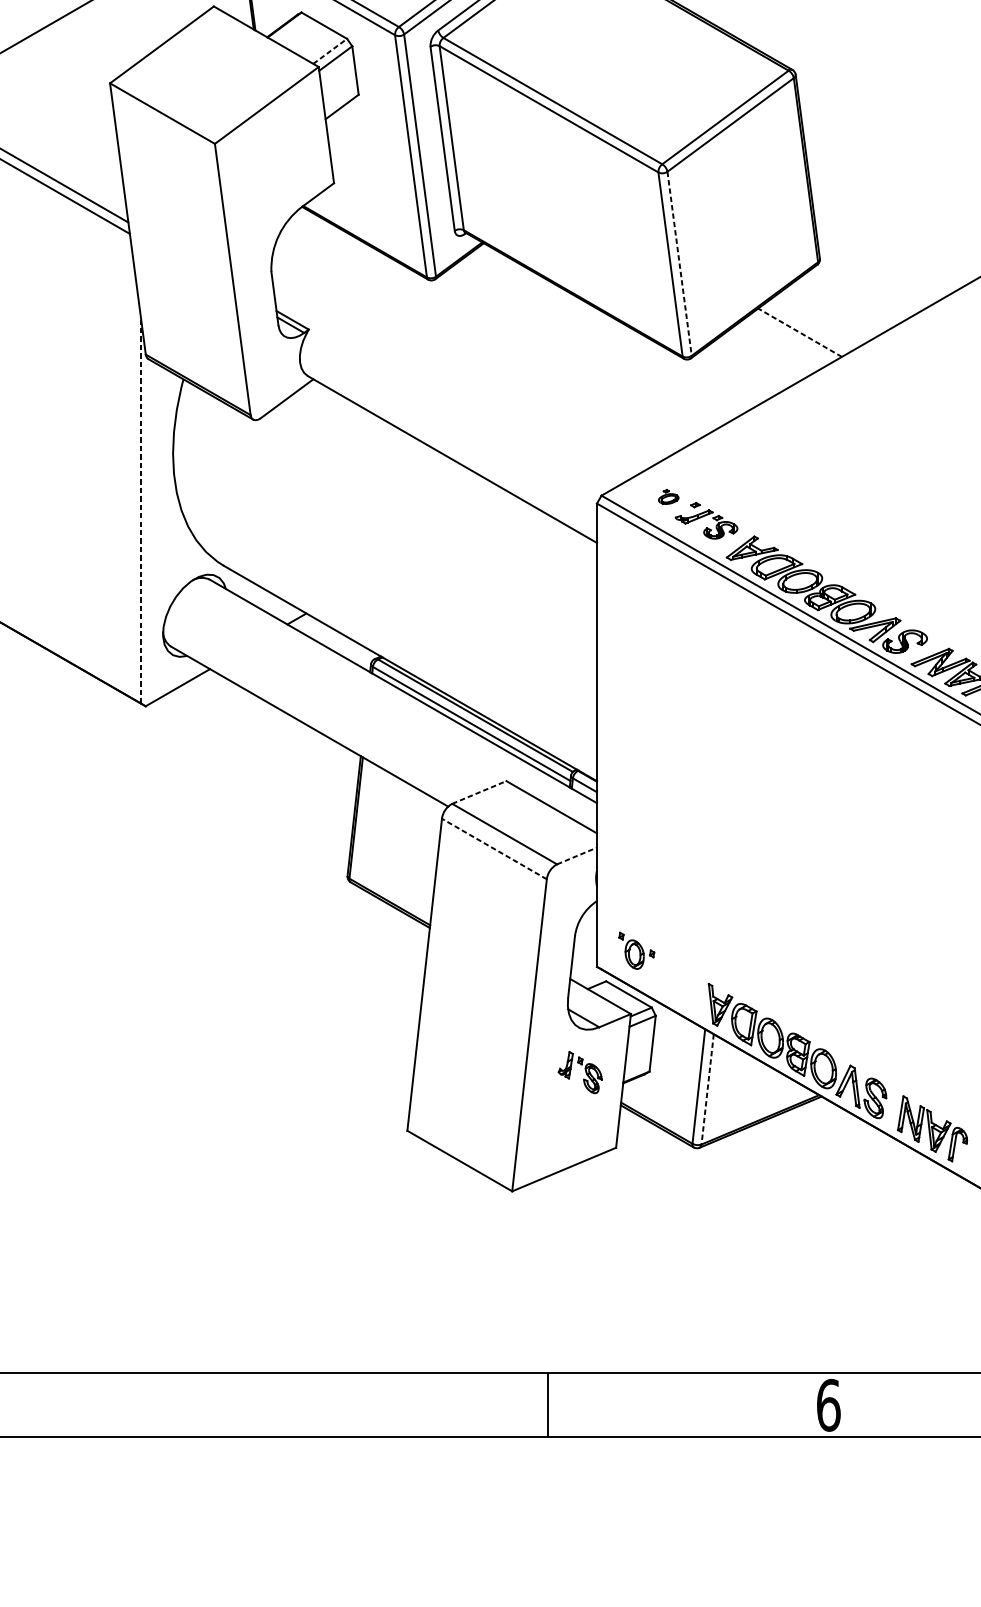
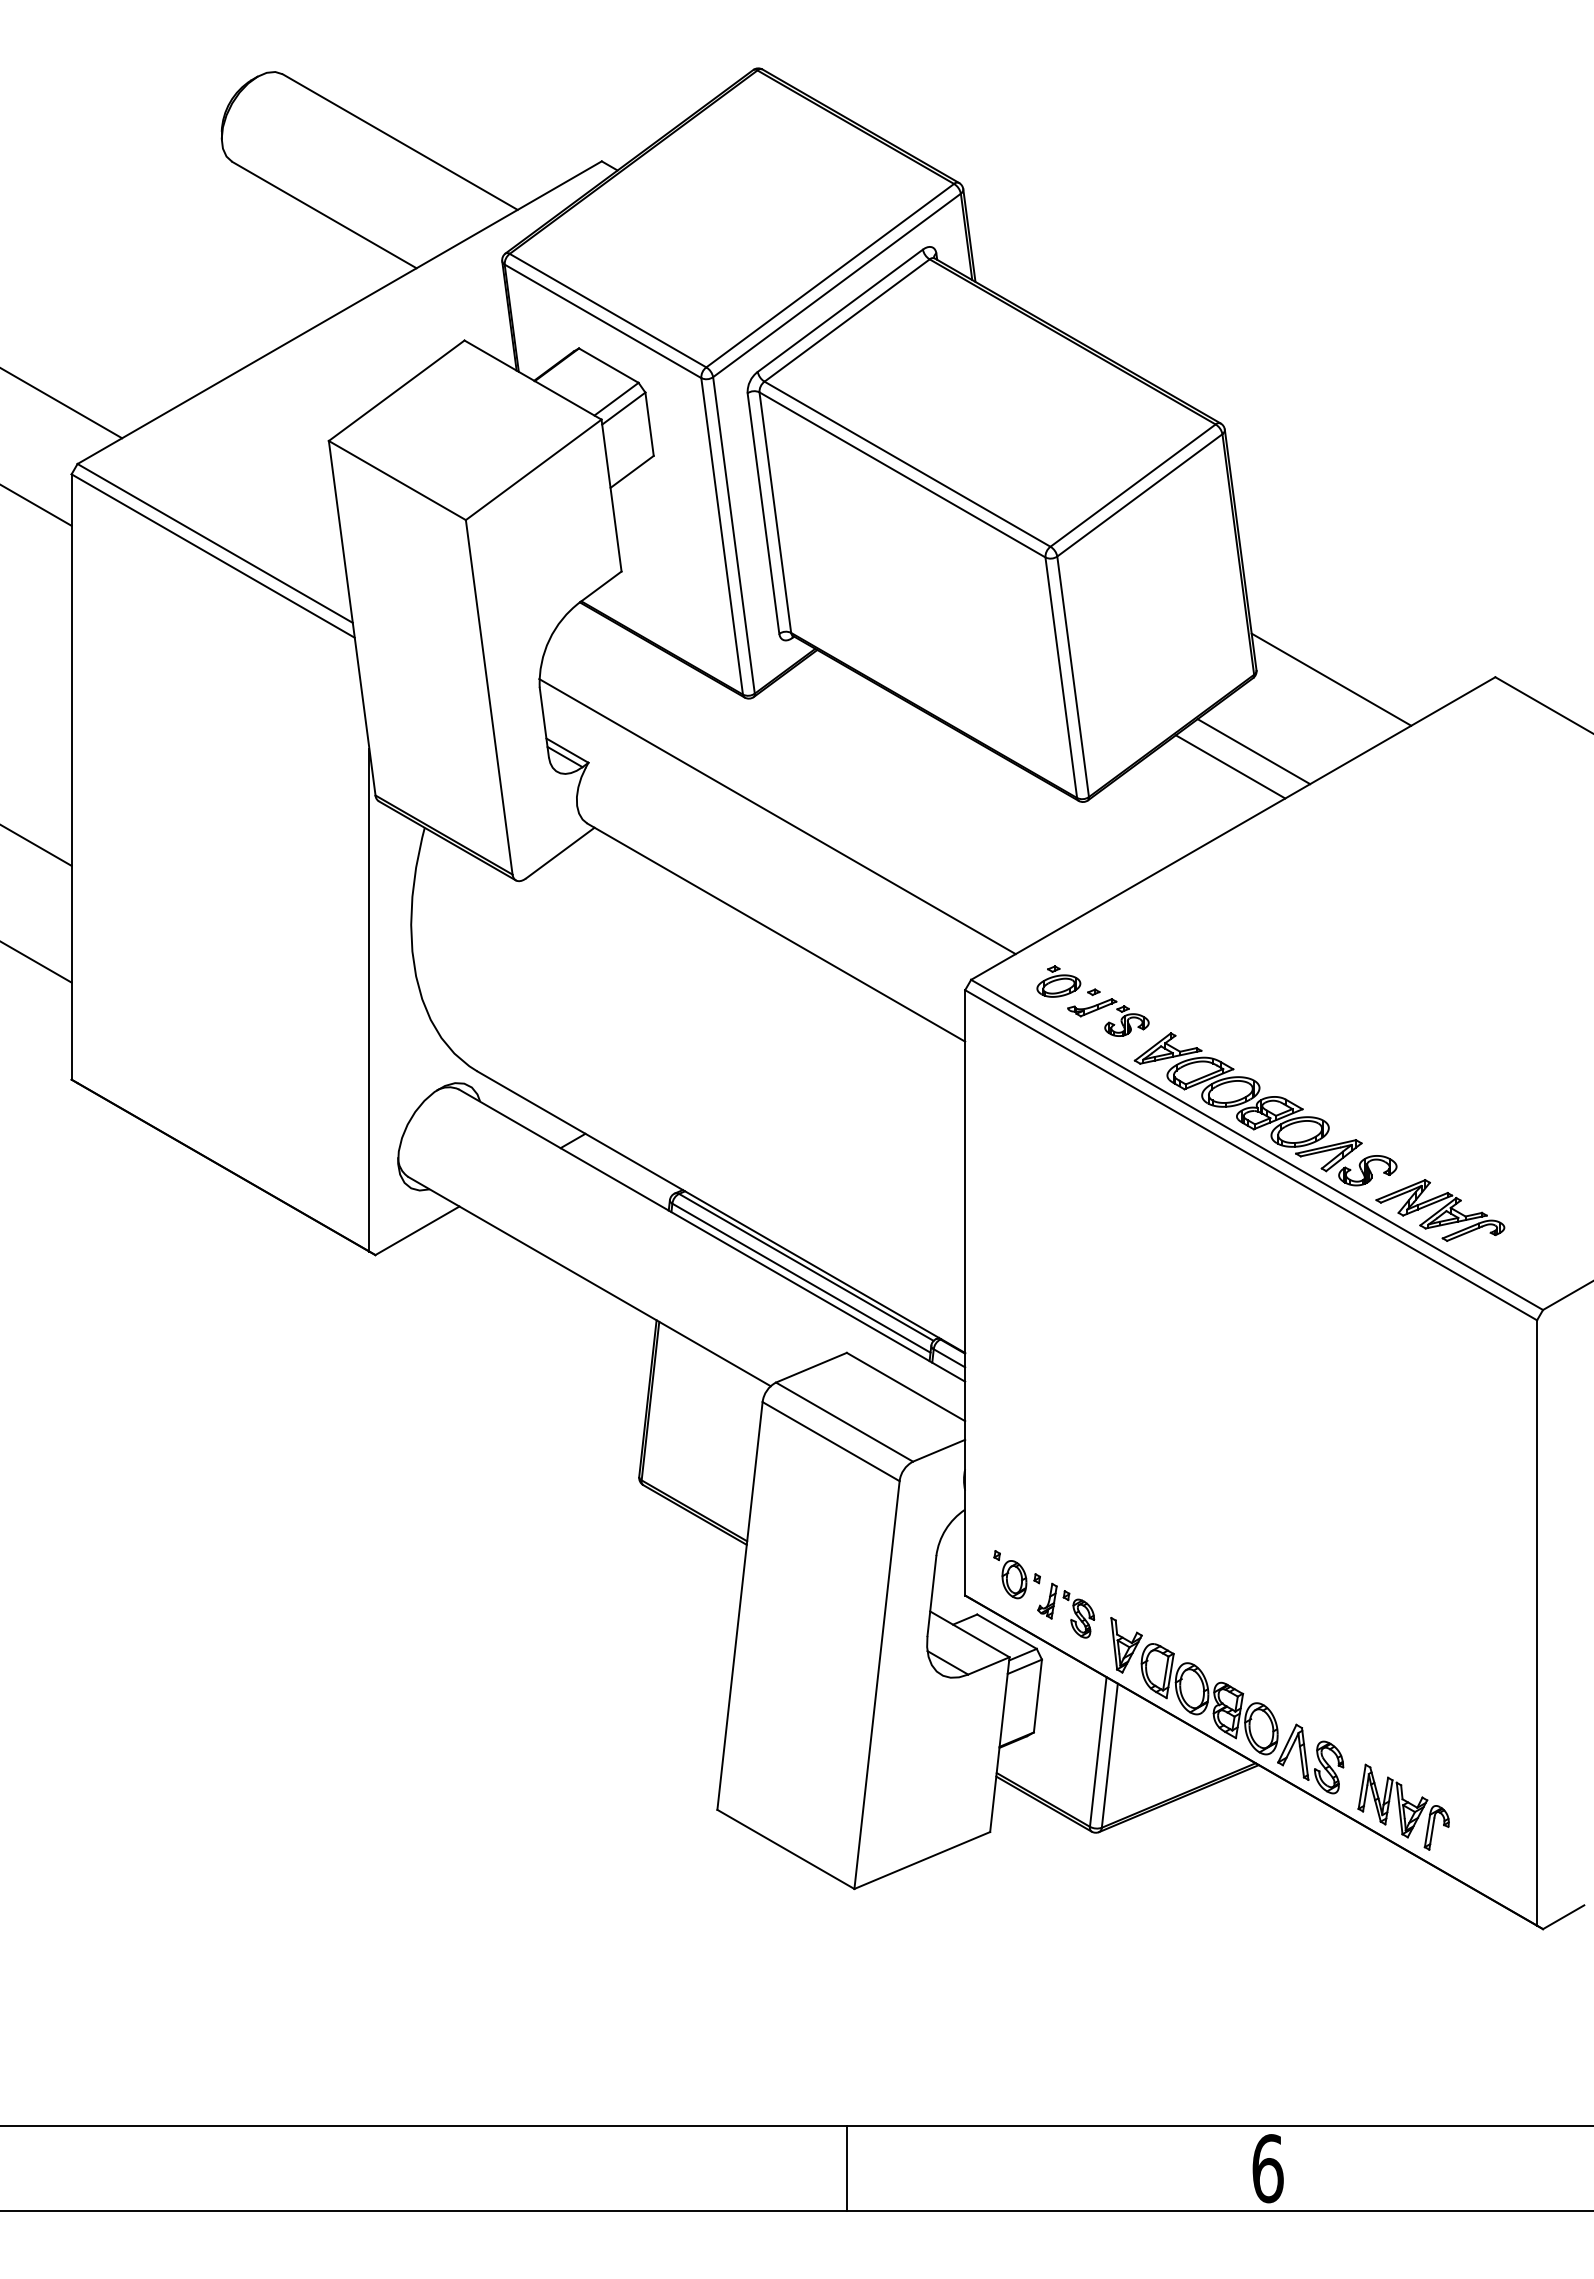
line: (330, 50) -> (616, 398), dashed -> solid
line: (679, 264) -> (1073, 677), dashed -> solid
line: (877, 265) -> (1331, 679), added
line: (817, 320) -> (1253, 751), added
line: (800, 332) -> (1230, 766), dashed -> solid
line: (453, 370) -> (777, 816), added
part: (668, 496) -> (1058, 981), size x1.67
line: (141, 511) -> (369, 1000), dashed -> solid
line: (479, 792) -> (811, 1367), dashed -> solid
line: (493, 848) -> (830, 1441), dashed -> solid
line: (577, 855) -> (939, 1450), dashed -> solid
part: (584, 1070) -> (1072, 1608), moved
line: (707, 1089) -> (1109, 1755), dashed -> solid
line: (548, 1405) -> (847, 2168), moved

